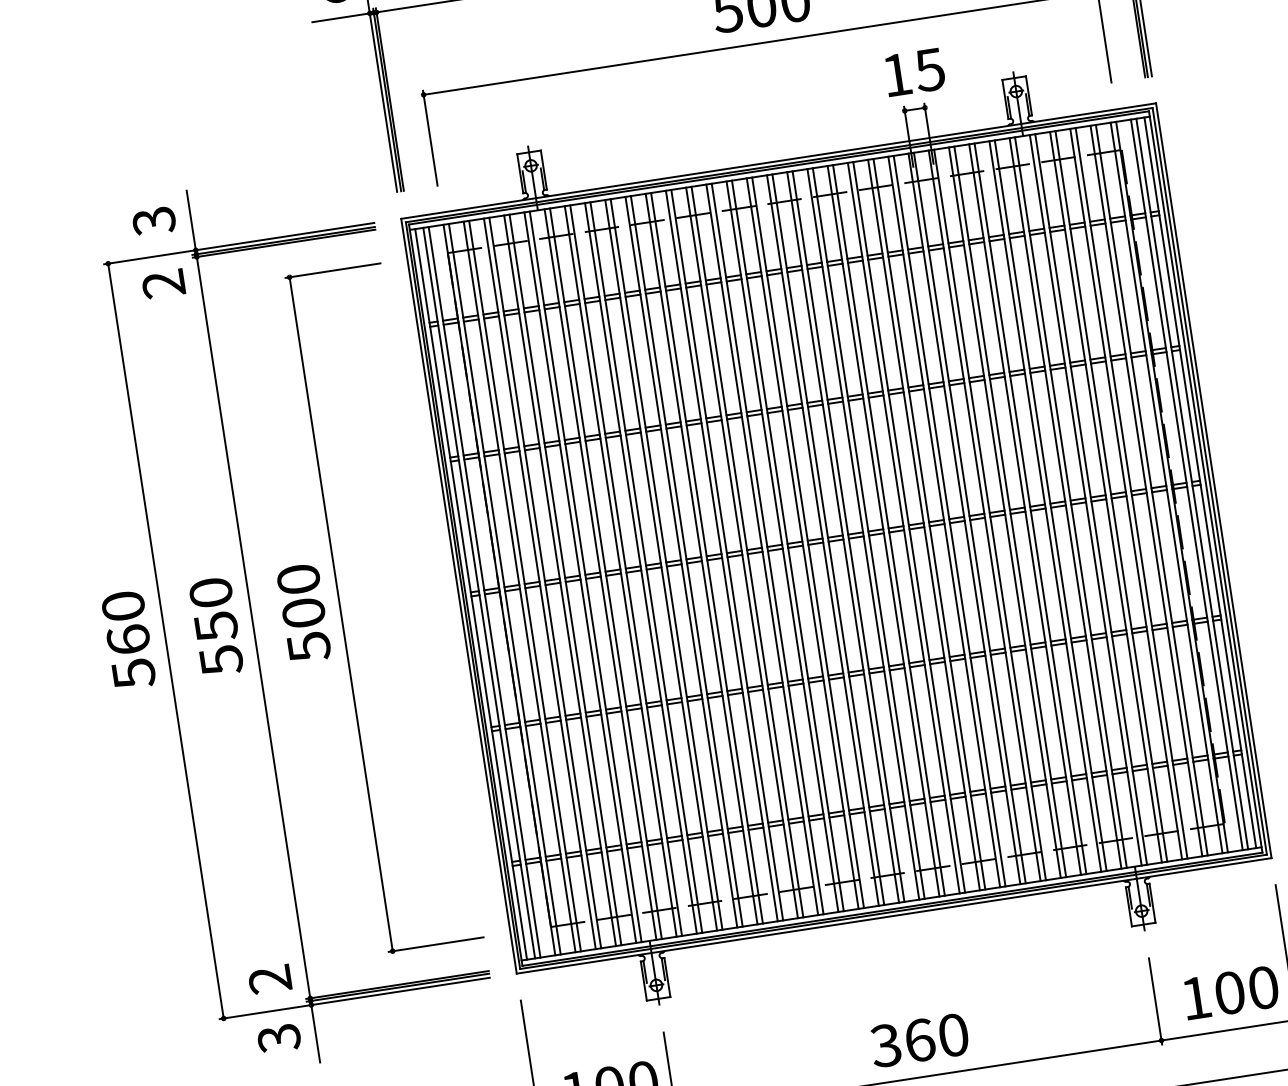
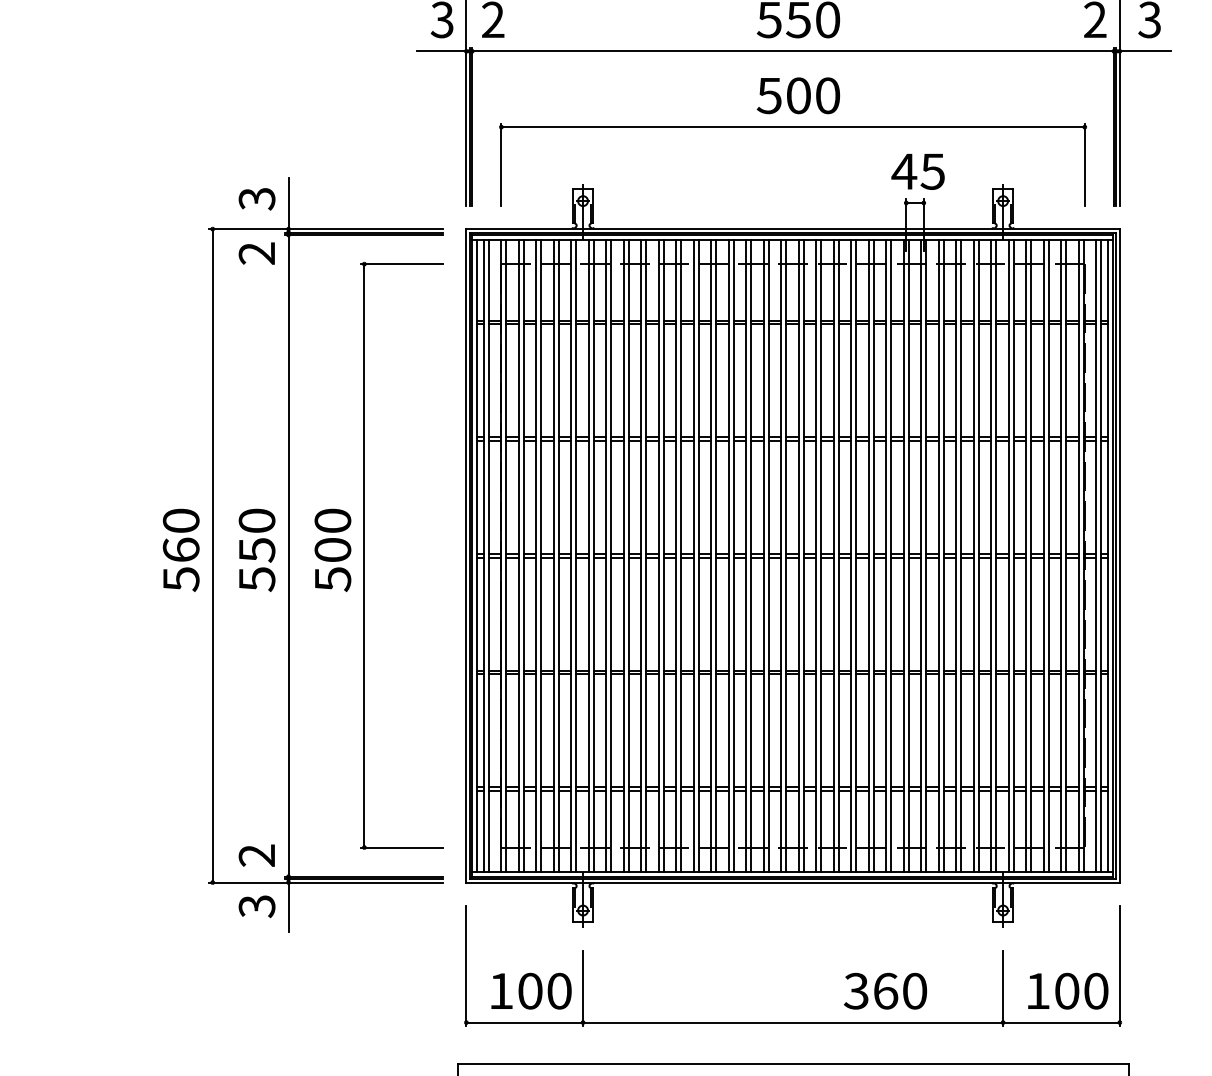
text: (897, 74) -> (904, 171), 15 -> 45
text: (919, 1039) -> (885, 990), moved

